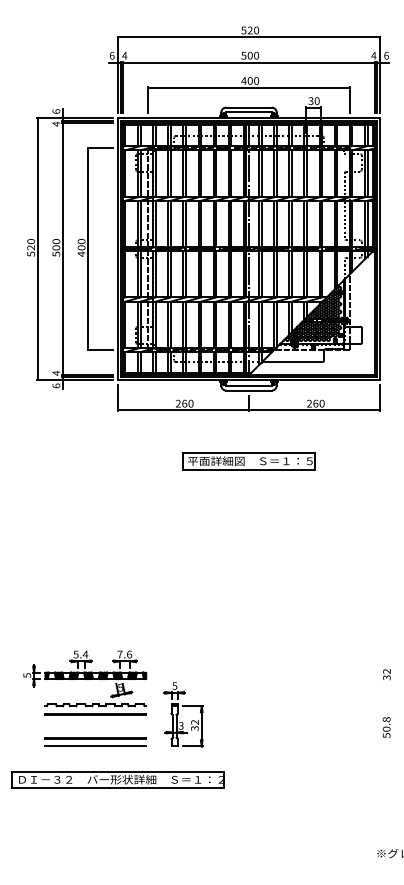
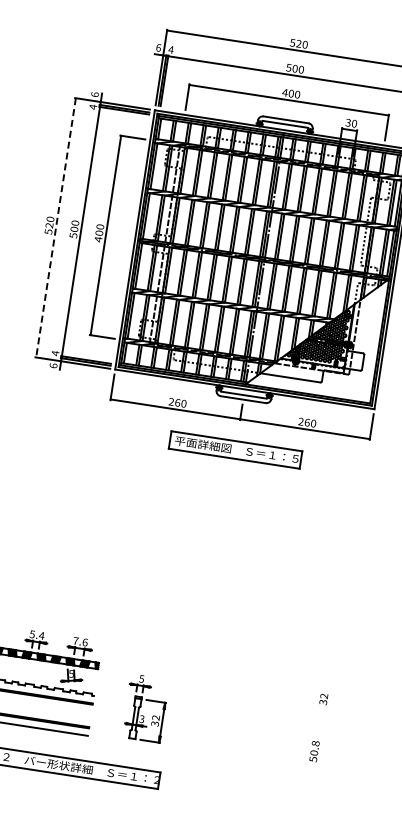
line: (37, 249) -> (55, 228), solid -> dashed
part: (248, 461) -> (235, 449), moved
text: (386, 674) -> (323, 699), moved
part: (183, 714) -> (145, 708), moved
text: (386, 727) -> (314, 751), moved

